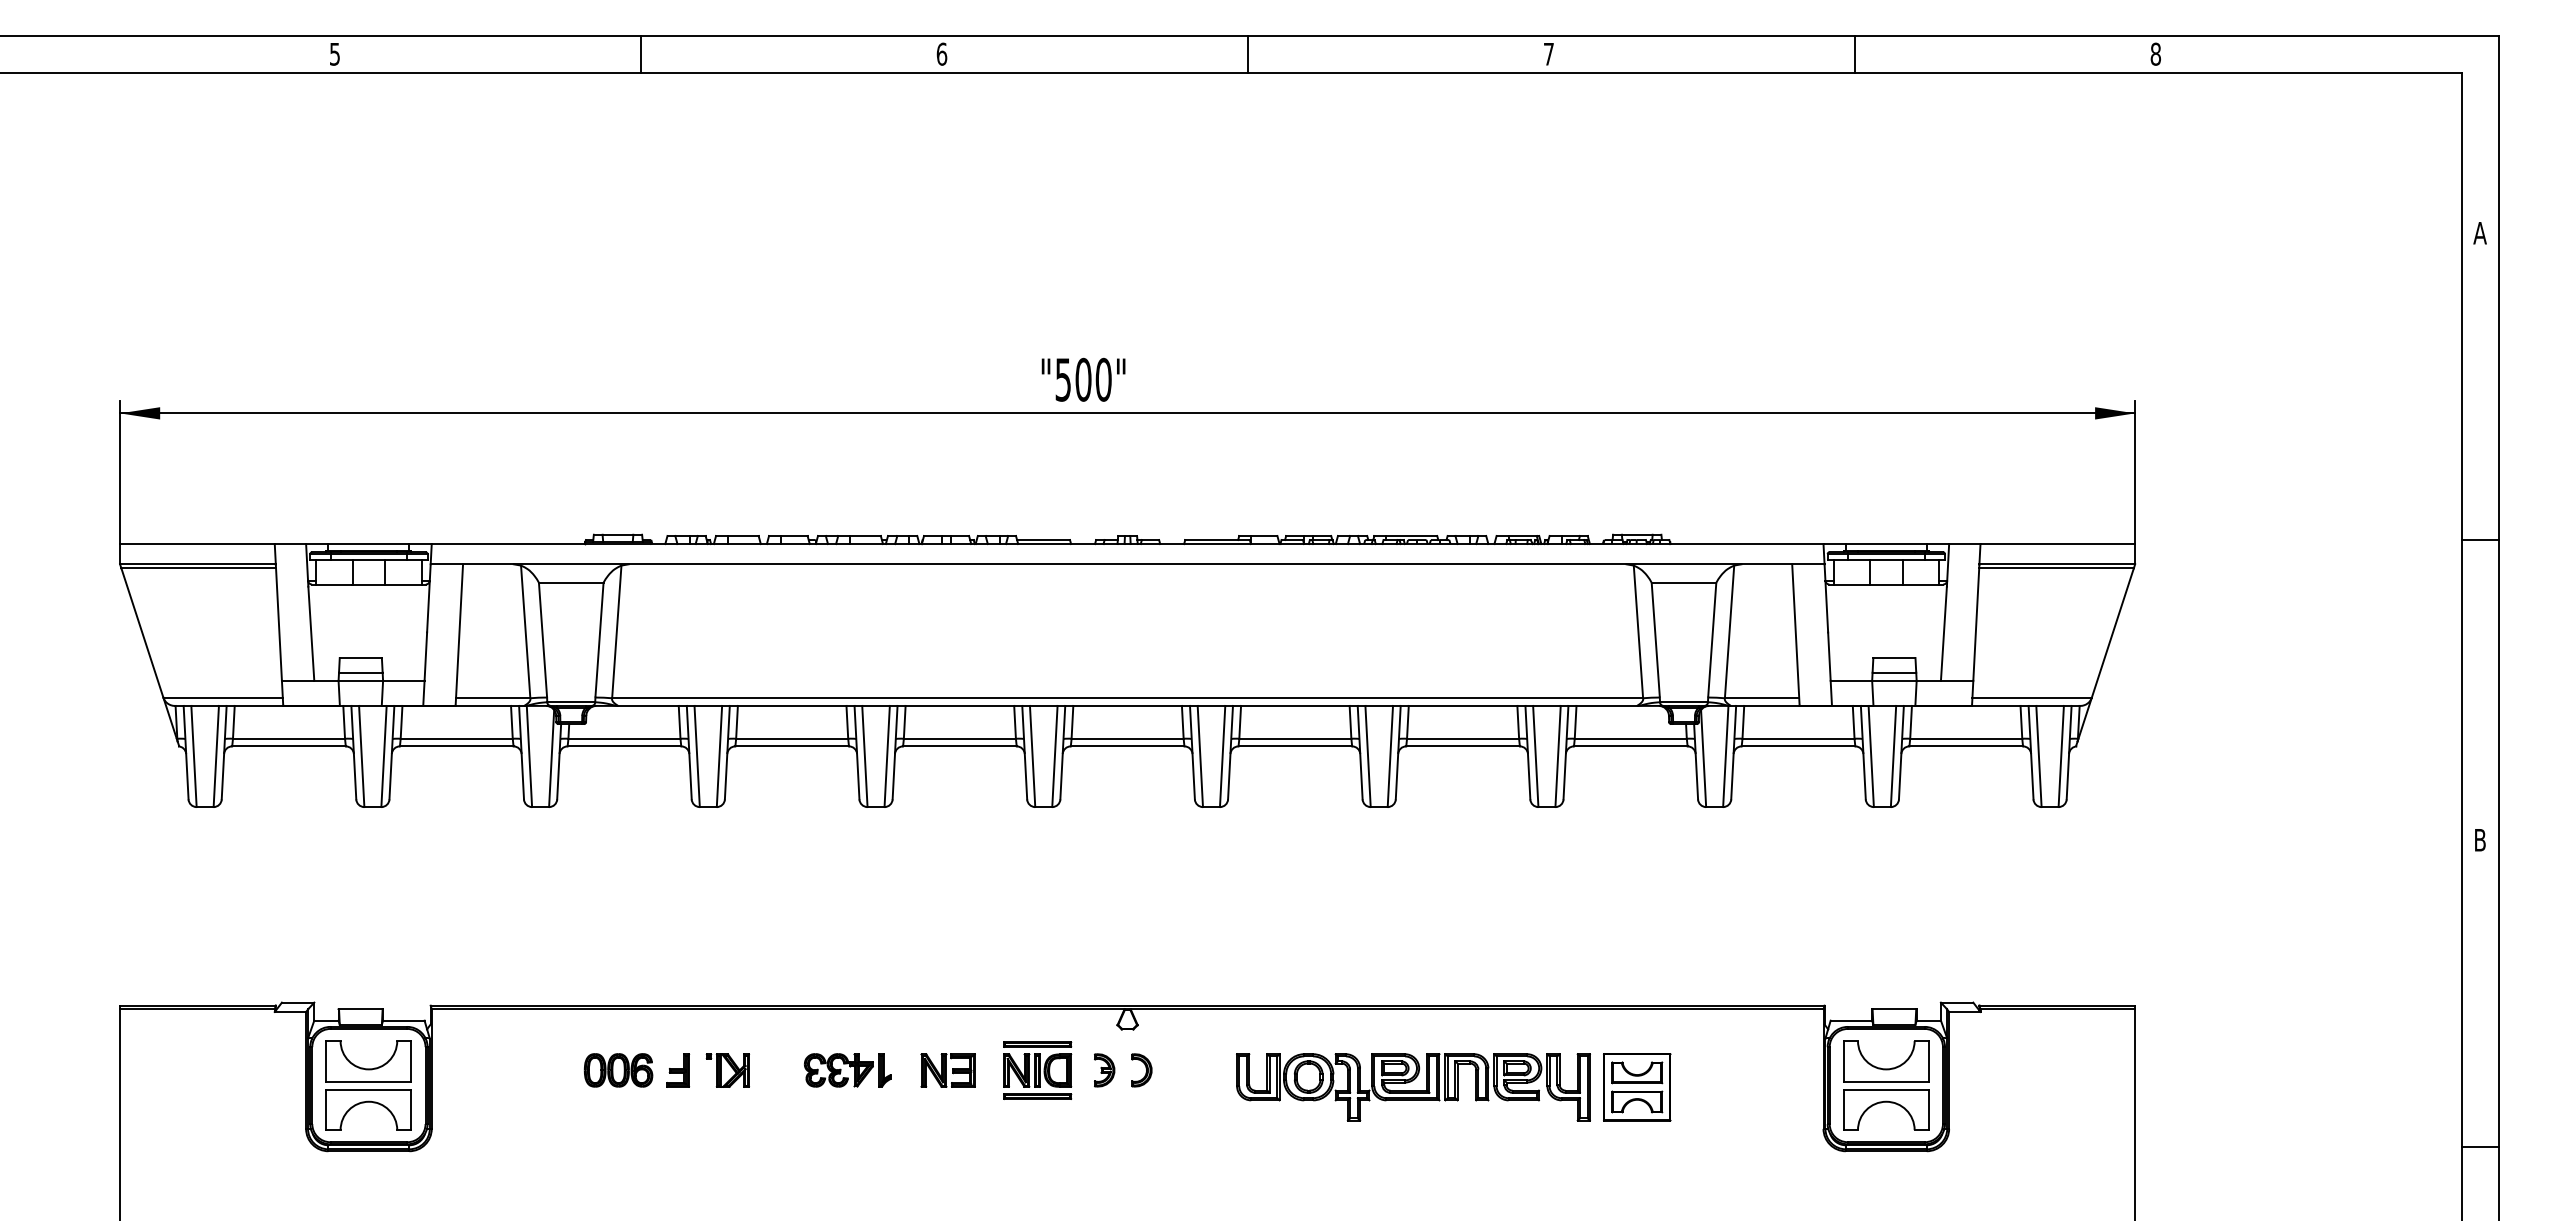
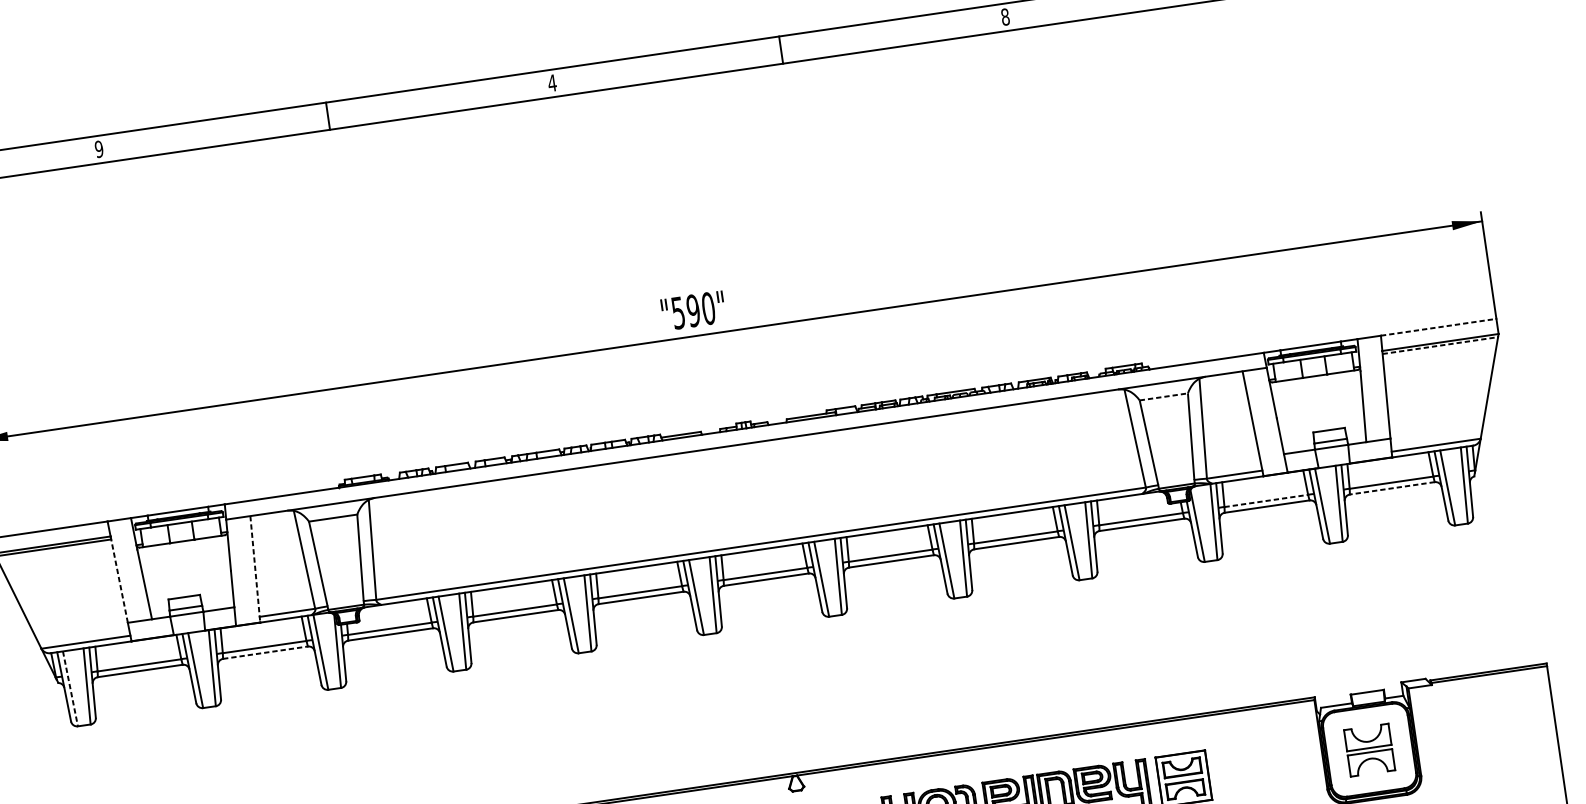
text: (334, 53) -> (98, 148), 5 -> 9
text: (941, 53) -> (551, 82), 6 -> 4
text: (1548, 53) -> (1005, 16), 7 -> 8
text: (1083, 379) -> (693, 310), "500" -> "590"
line: (2058, 544) -> (1439, 327), solid -> dashed
line: (2057, 568) -> (1441, 345), solid -> dashed
line: (1684, 582) -> (1164, 396), solid -> dashed
line: (278, 622) -> (118, 579), solid -> dashed
line: (459, 635) -> (255, 569), solid -> dashed
line: (1799, 738) -> (1267, 500), solid -> dashed
line: (456, 746) -> (265, 652), solid -> dashed
line: (1966, 746) -> (1392, 488), solid -> dashed
line: (194, 756) -> (70, 688), solid -> dashed
part: (1886, 1085) -> (1369, 750), size x0.7

